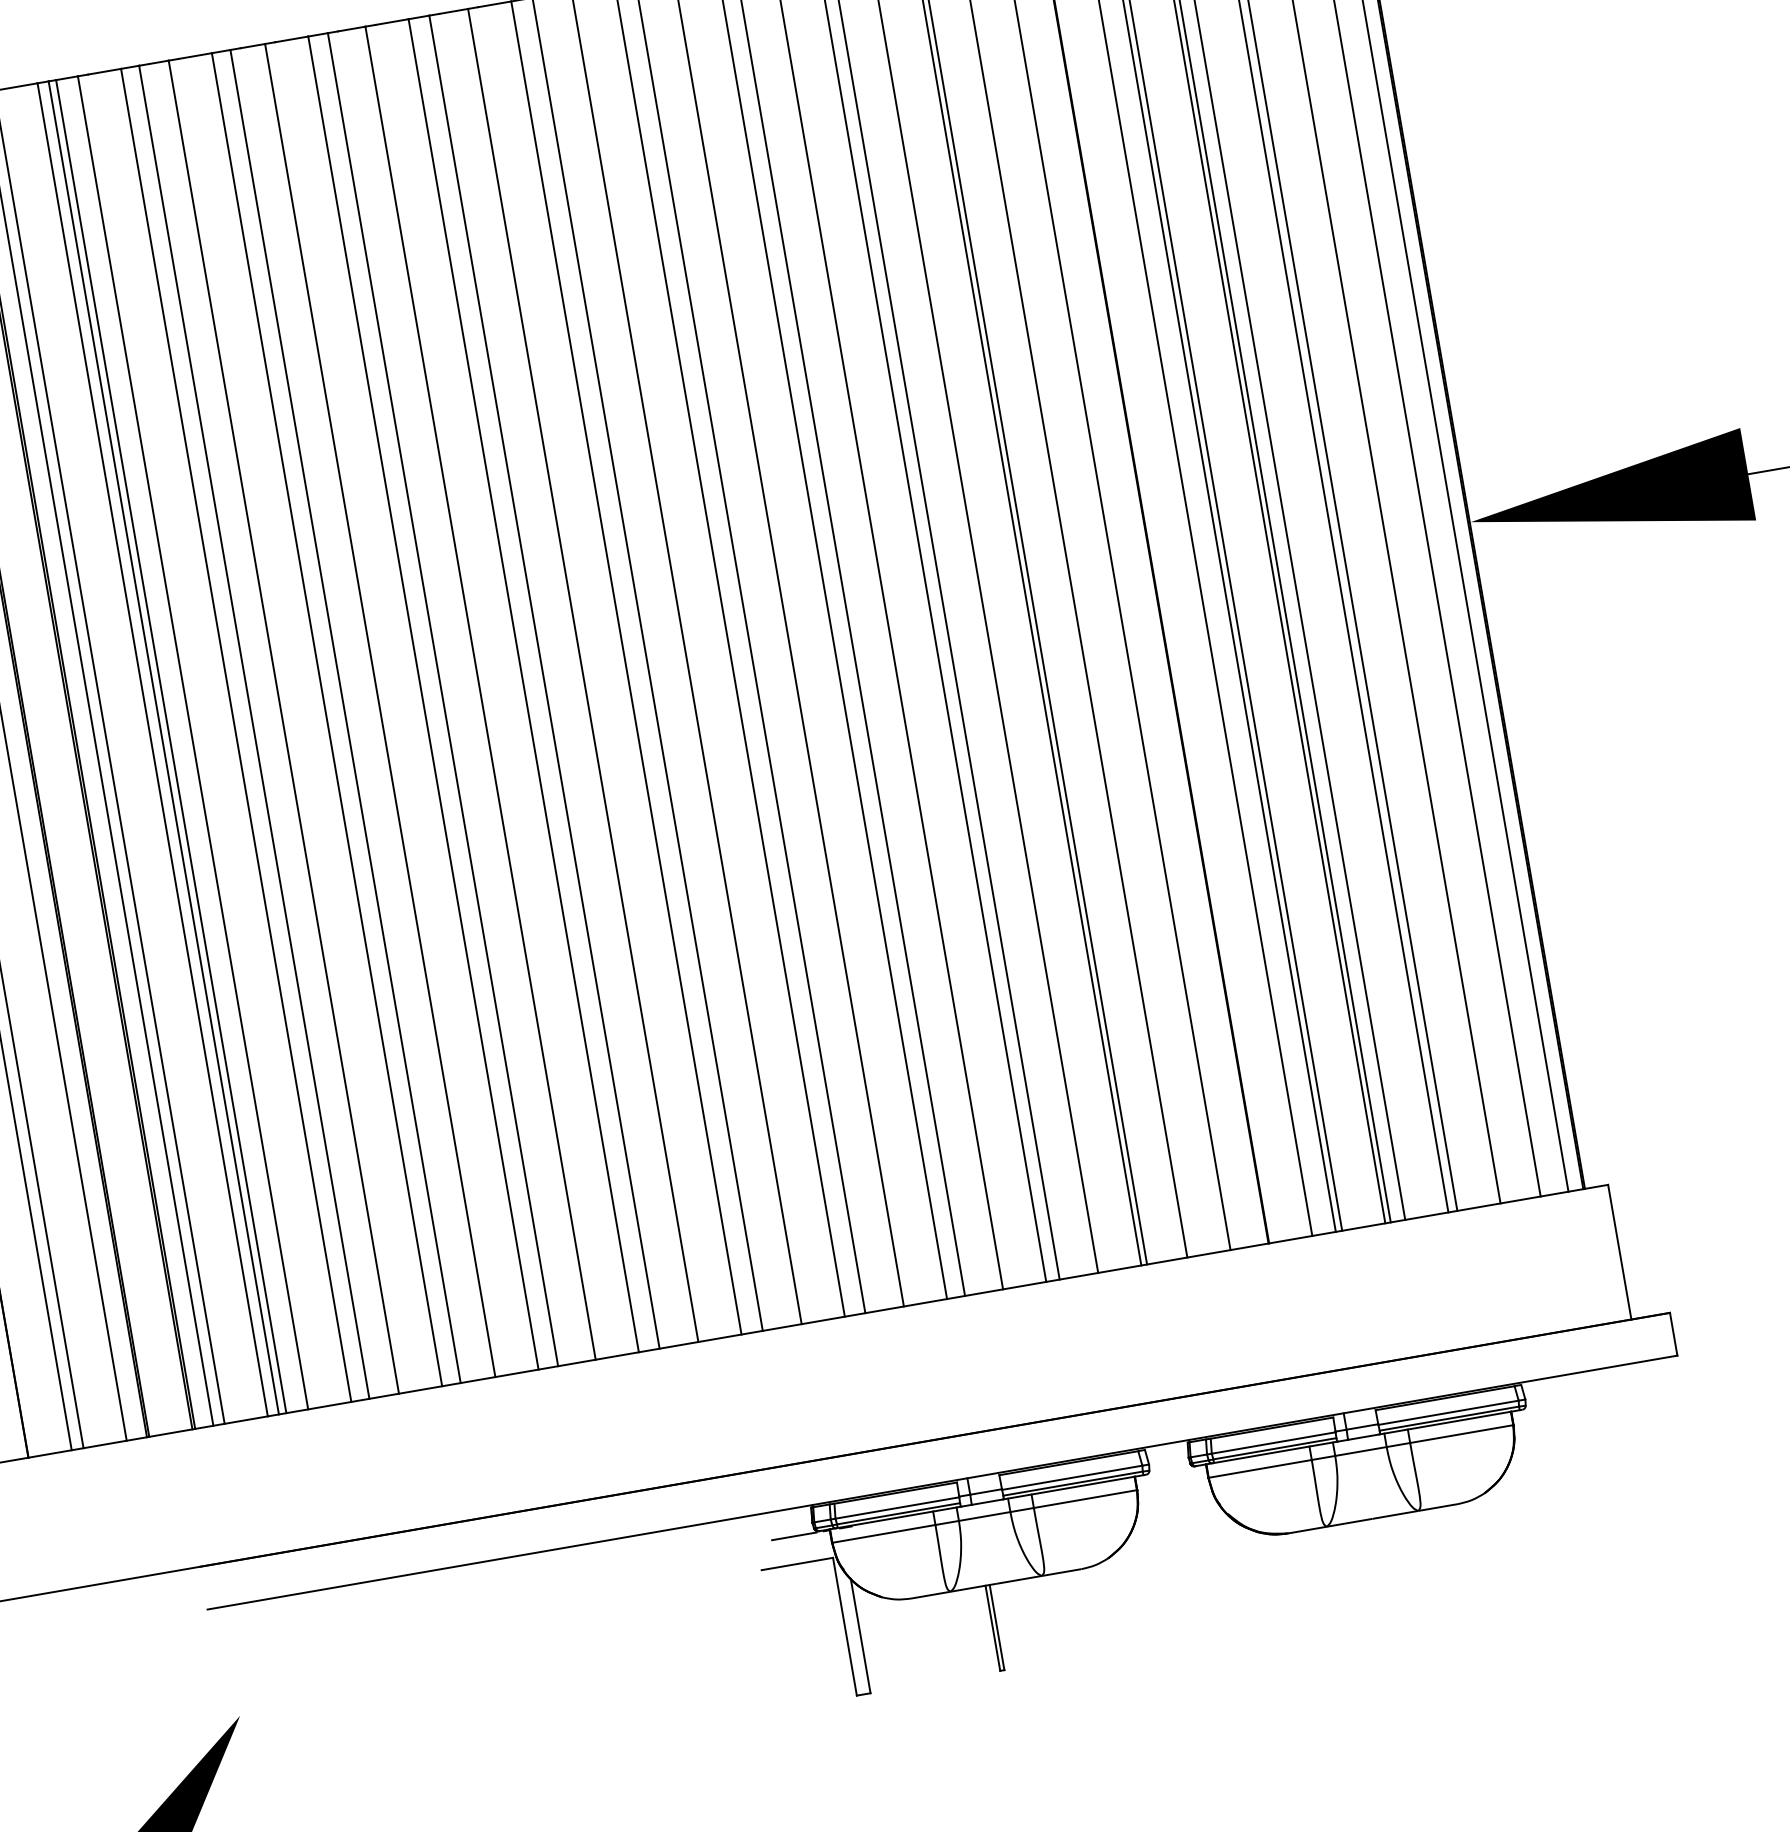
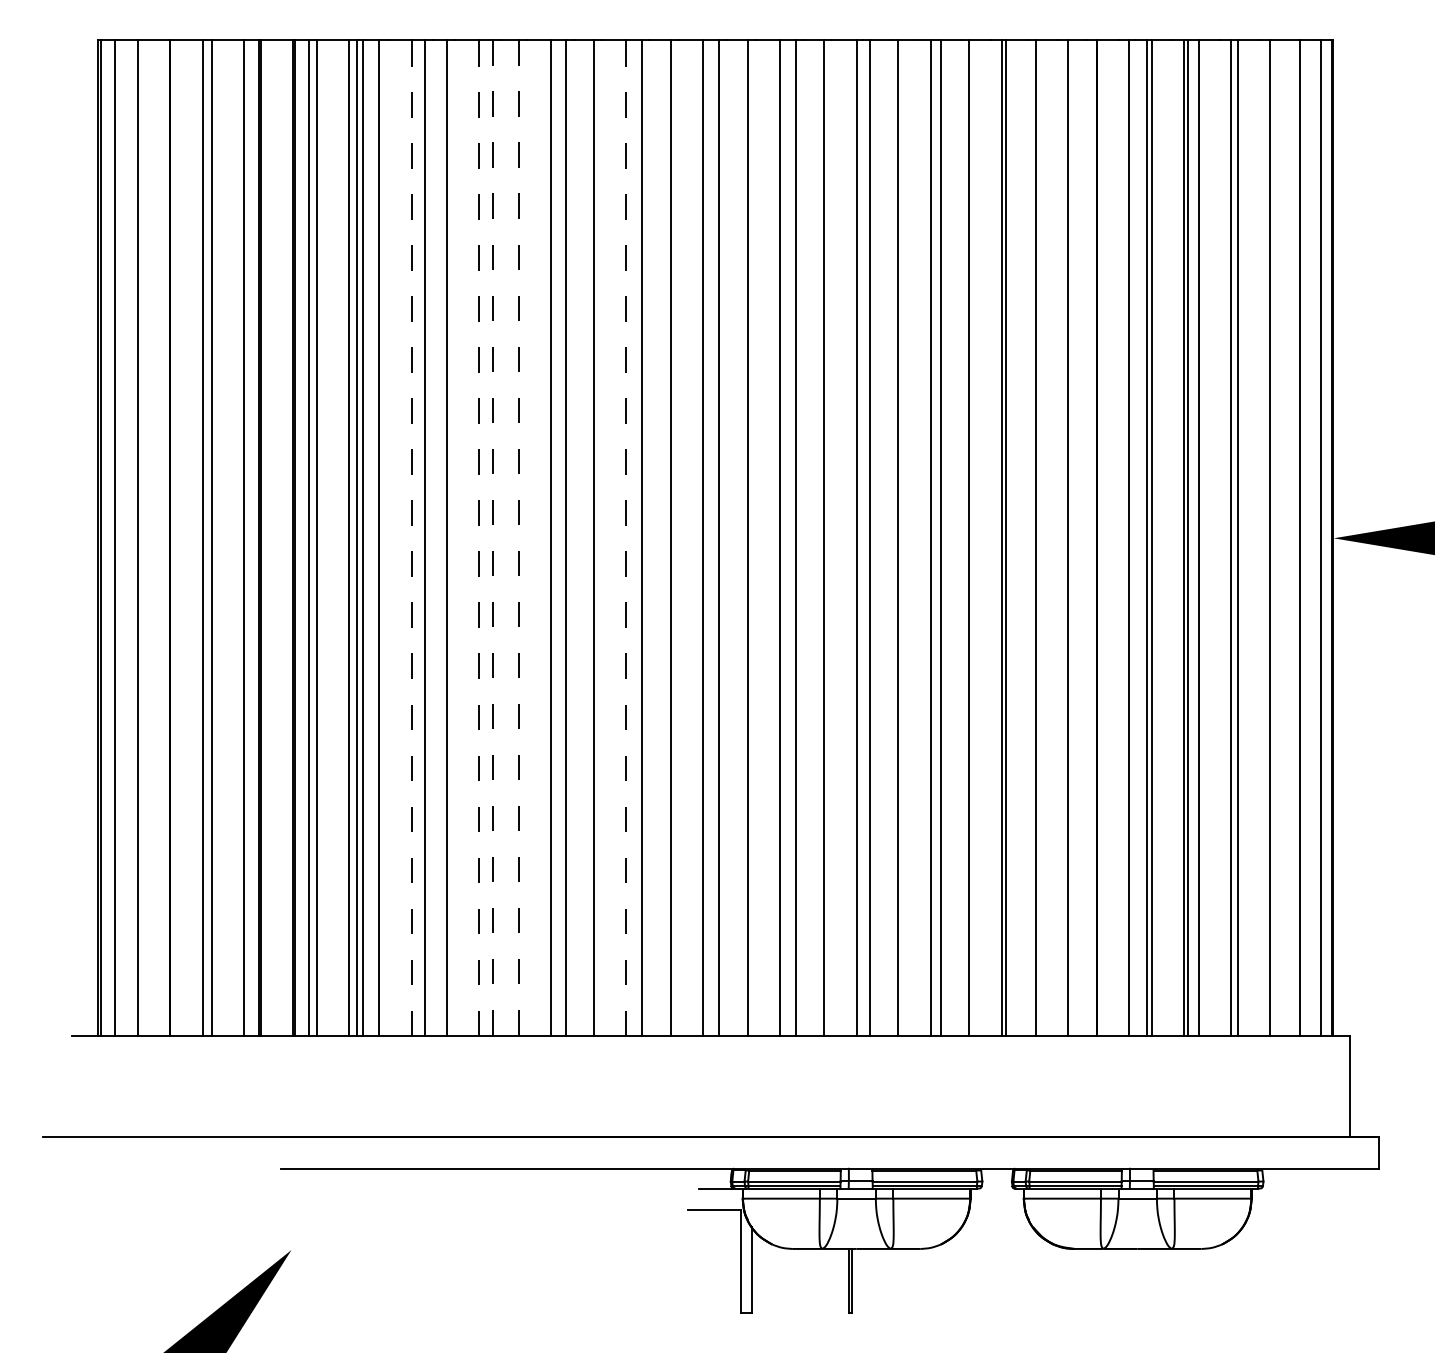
line: (523, 685) -> (626, 538), solid -> dashed
line: (380, 710) -> (519, 538), solid -> dashed
line: (345, 716) -> (493, 538), solid -> dashed
line: (327, 719) -> (479, 538), solid -> dashed
line: (236, 735) -> (411, 538), solid -> dashed

